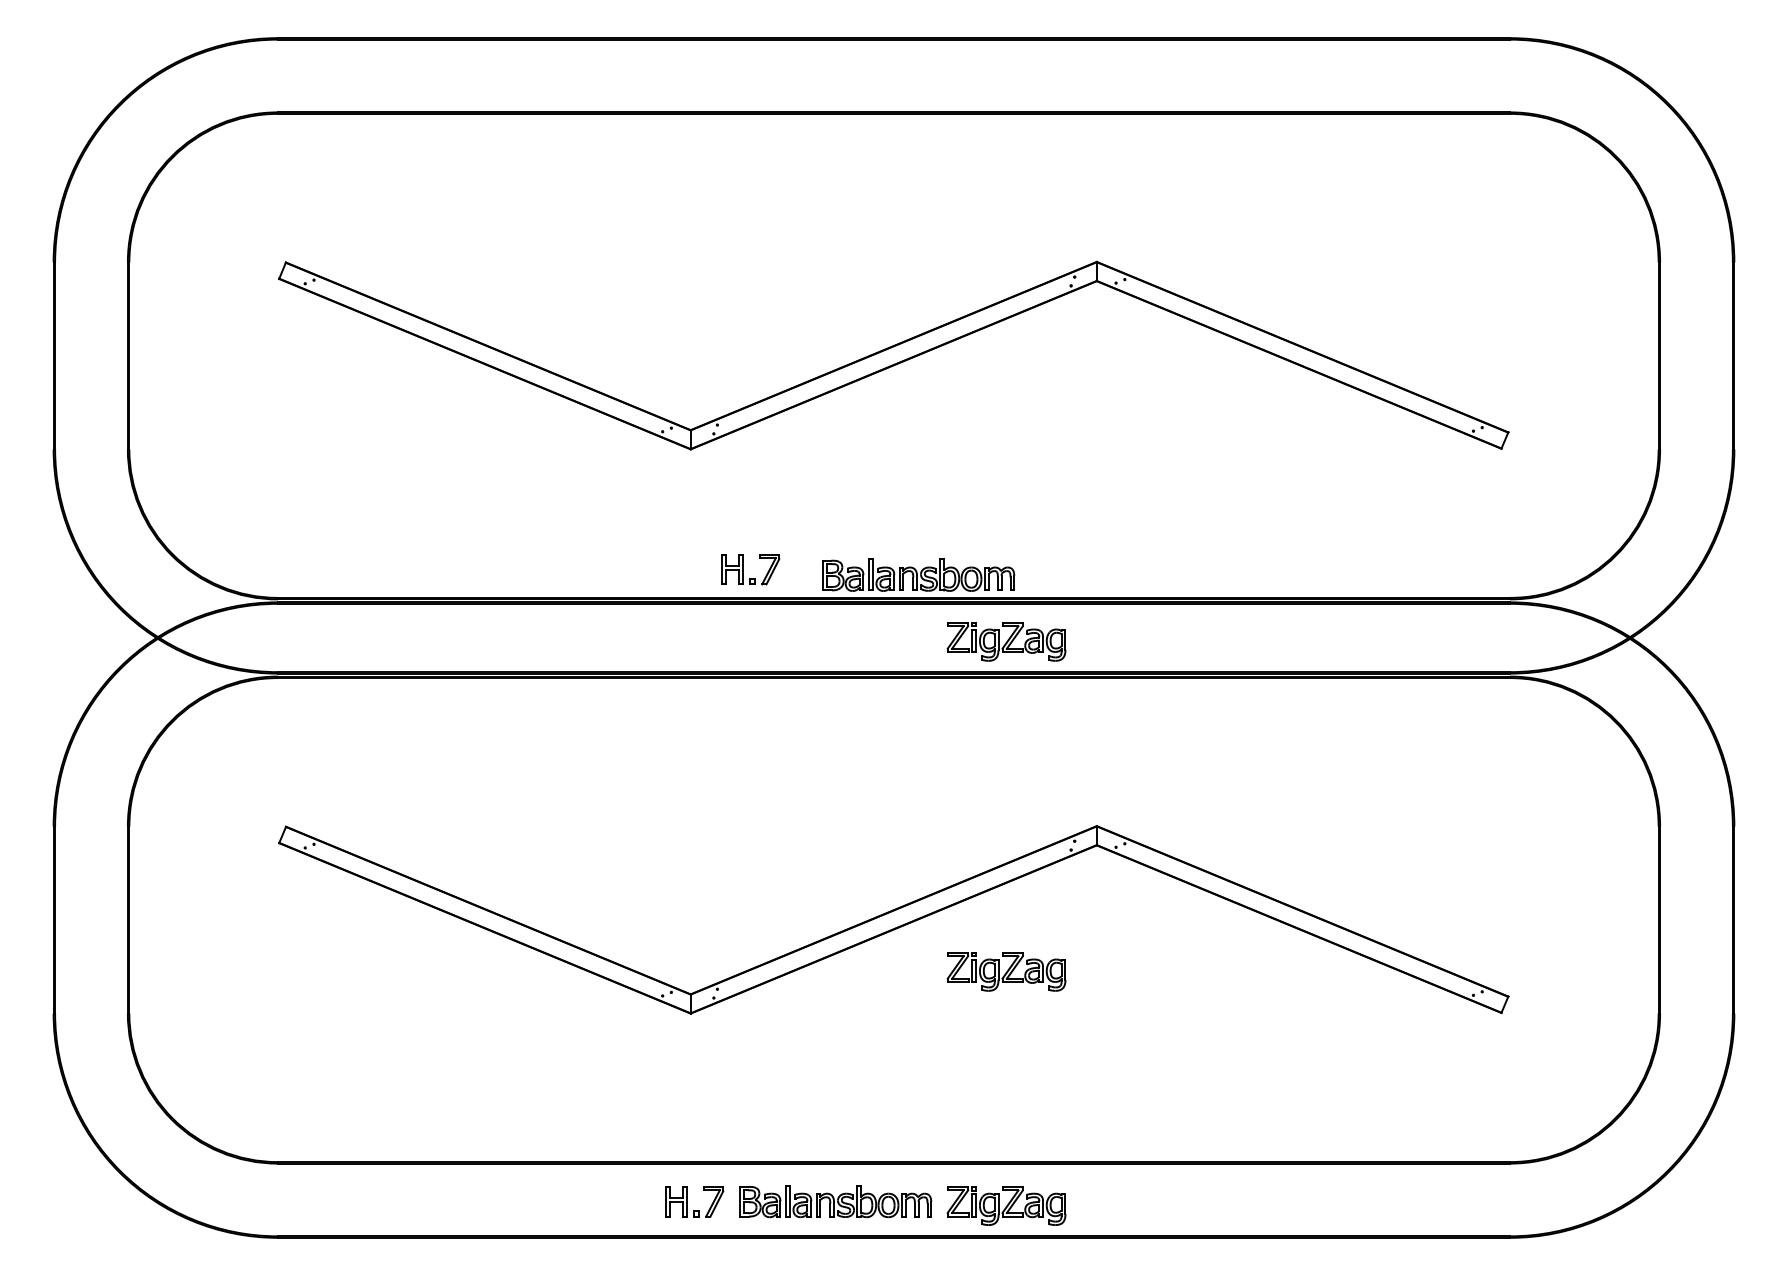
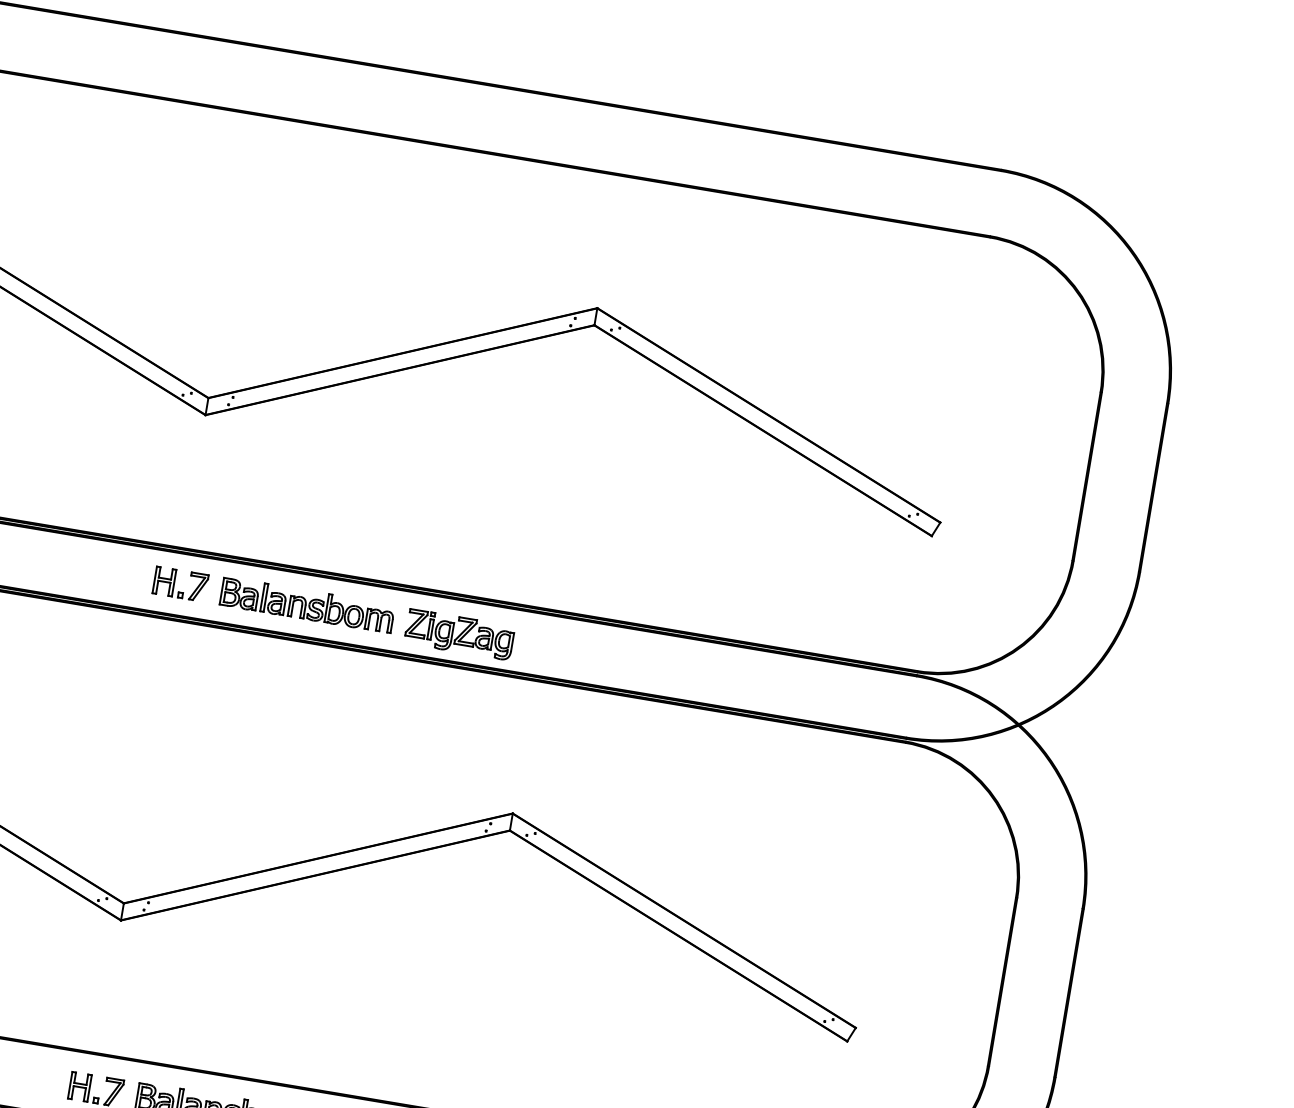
part: (743, 569) -> (174, 583), moved
part: (918, 574) -> (307, 604), moved
part: (1006, 971) -> (410, 930), removed

